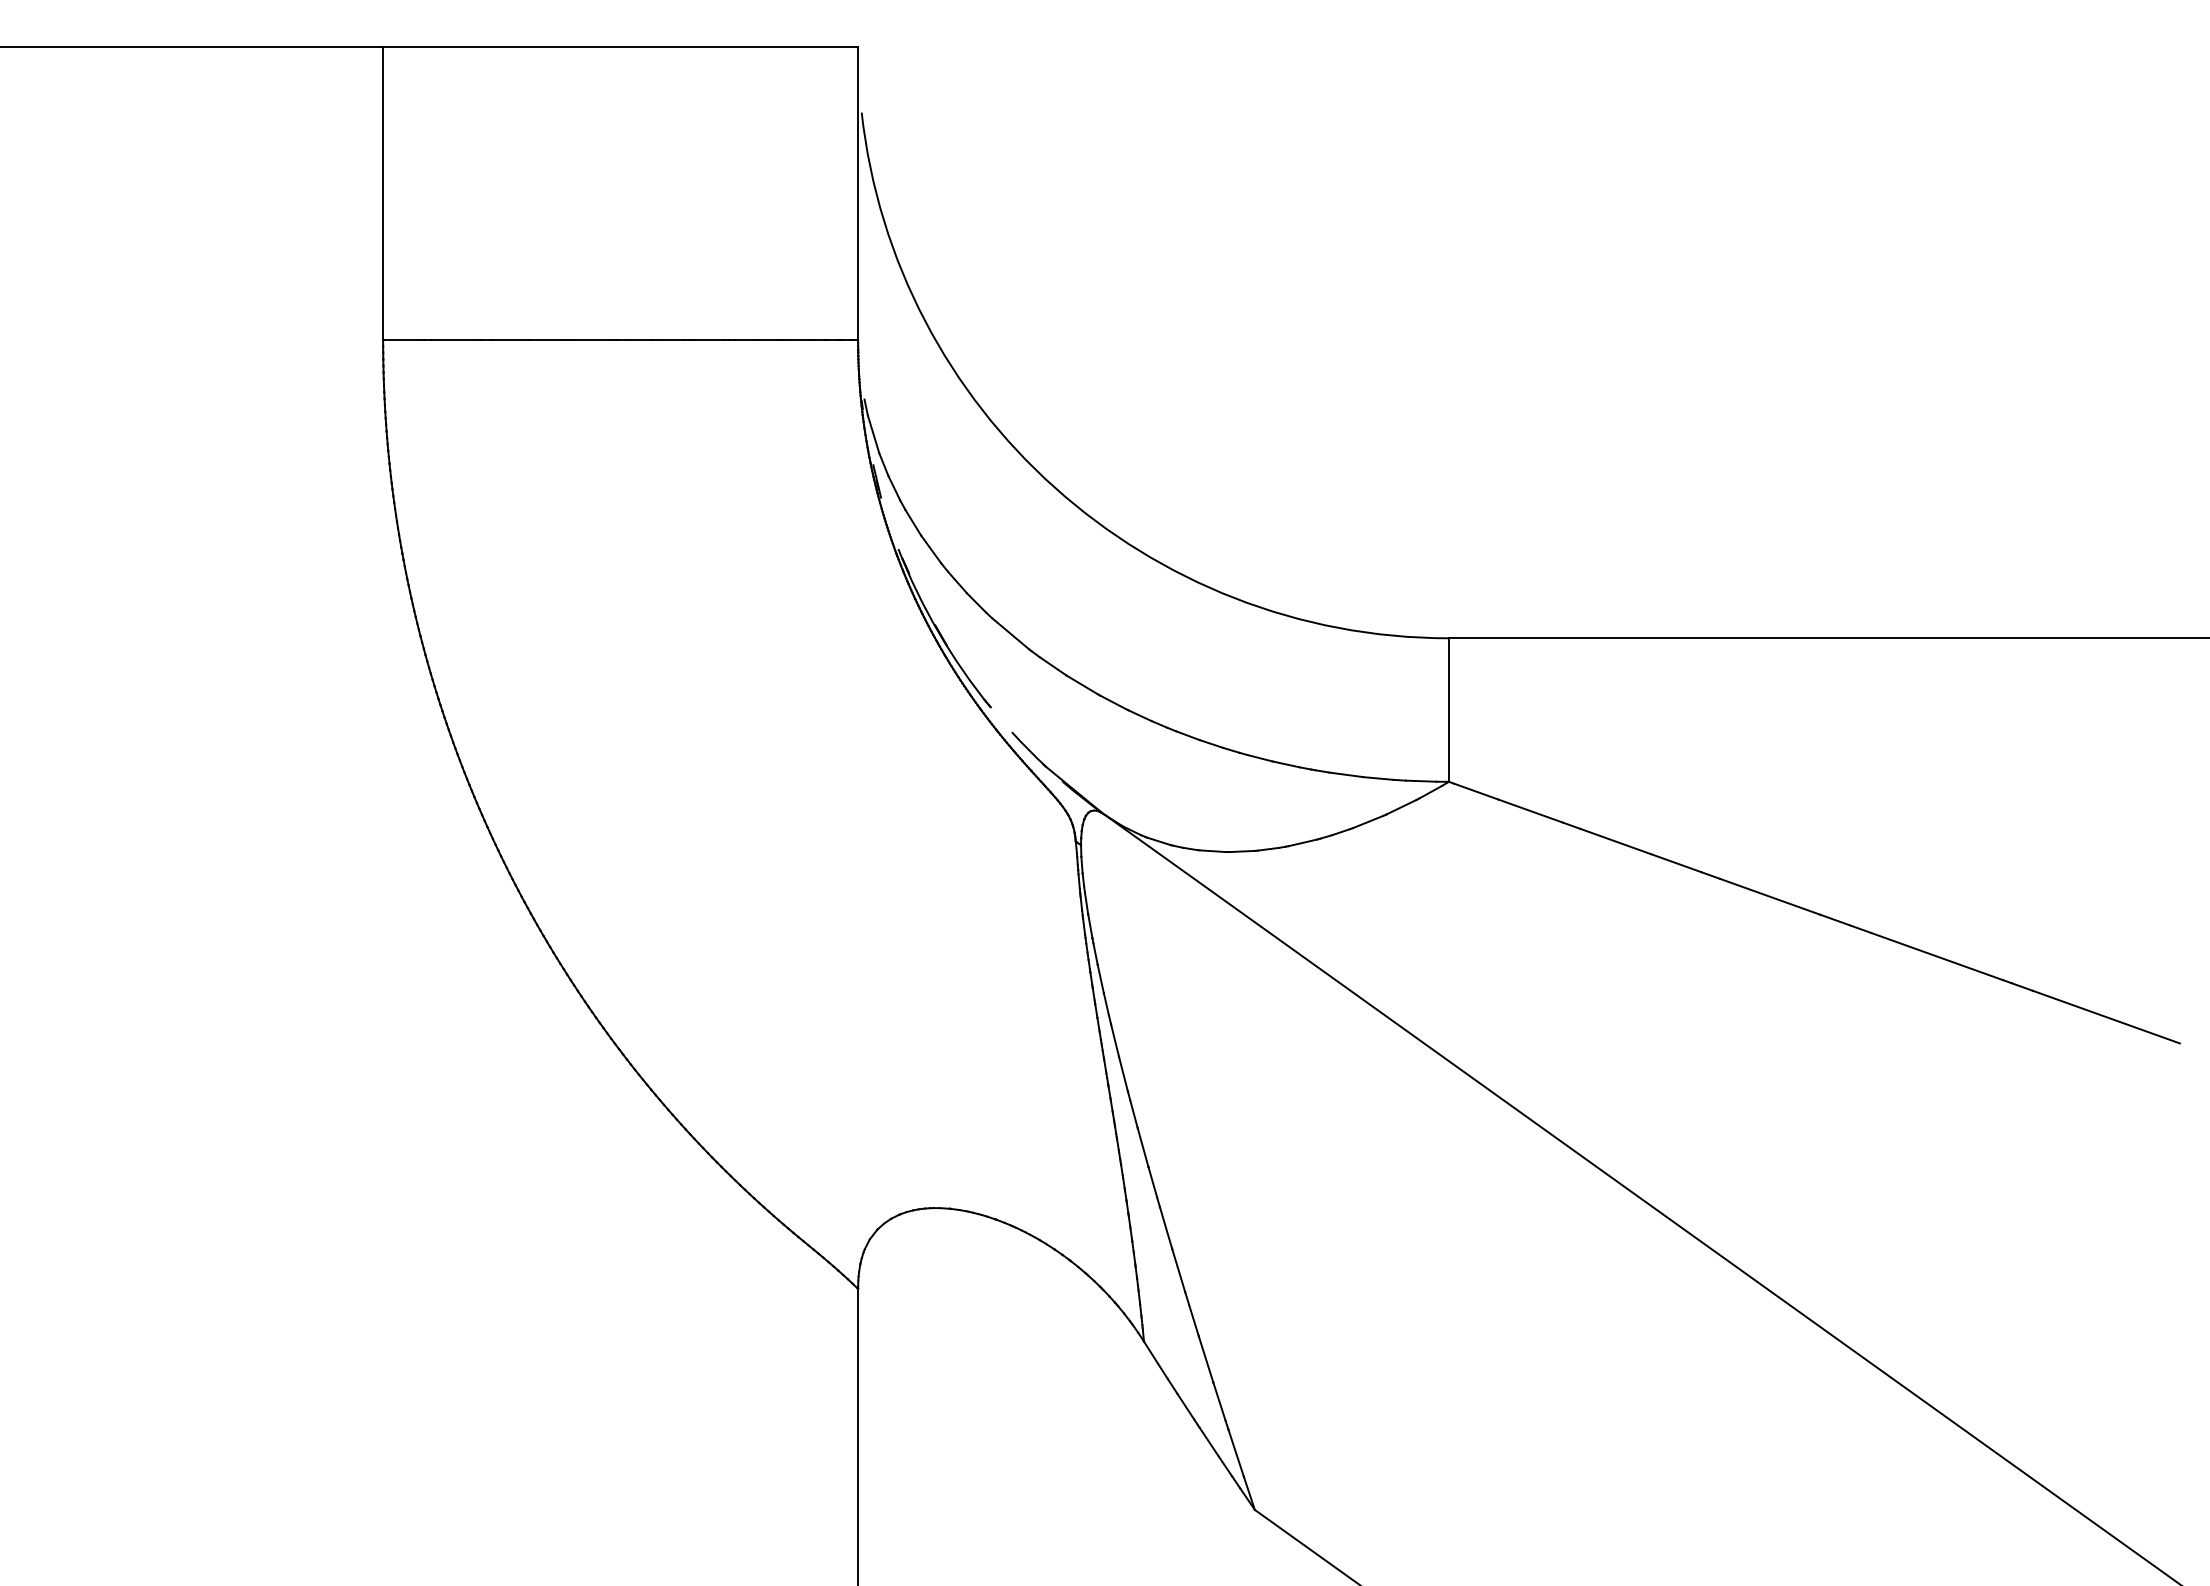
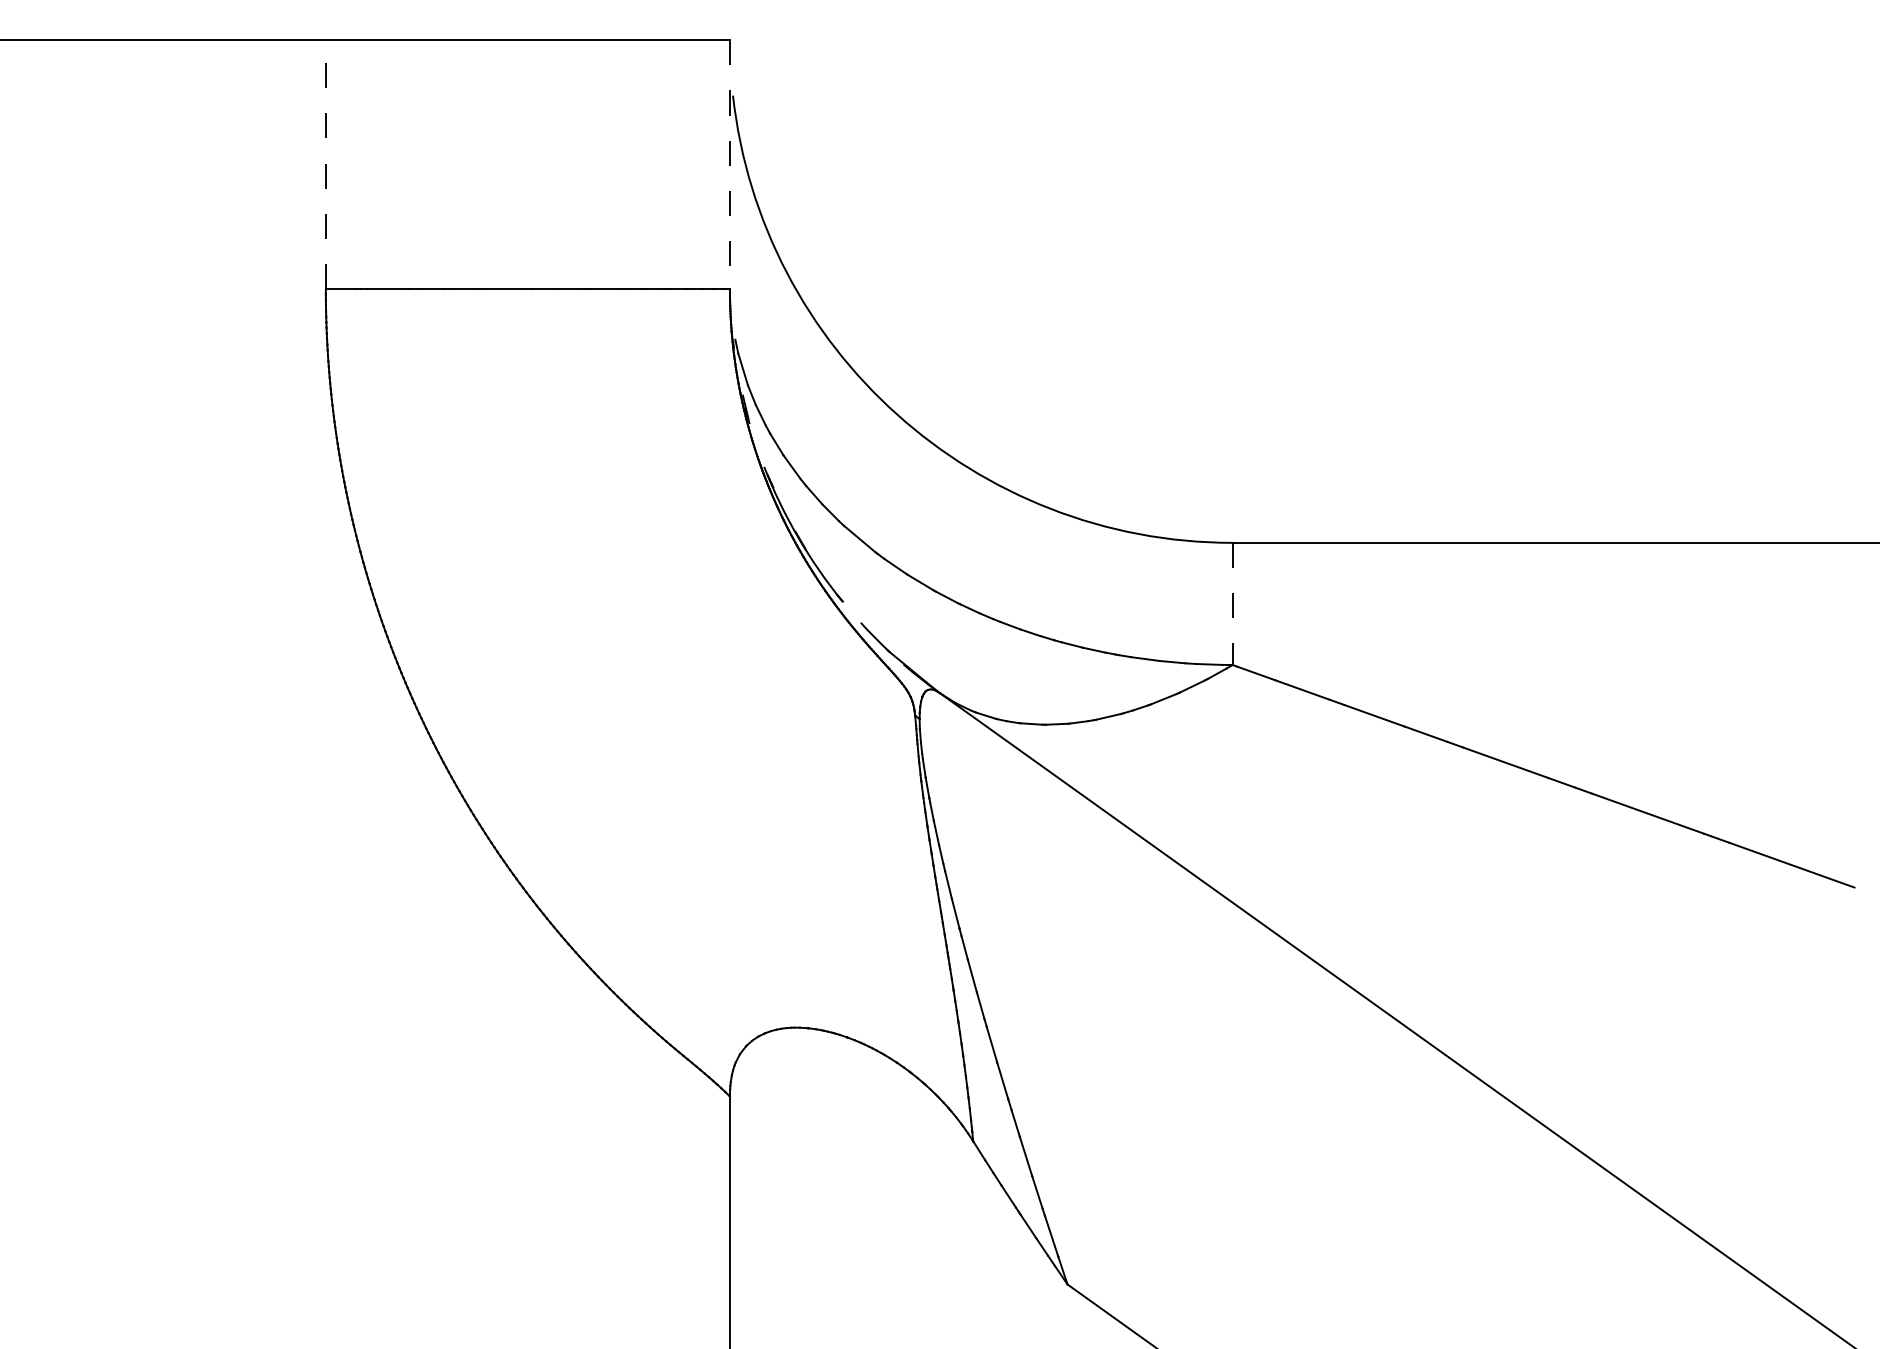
line: (383, 193) -> (326, 164), solid -> dashed
line: (858, 194) -> (730, 165), solid -> dashed
line: (1448, 710) -> (1232, 604), solid -> dashed

